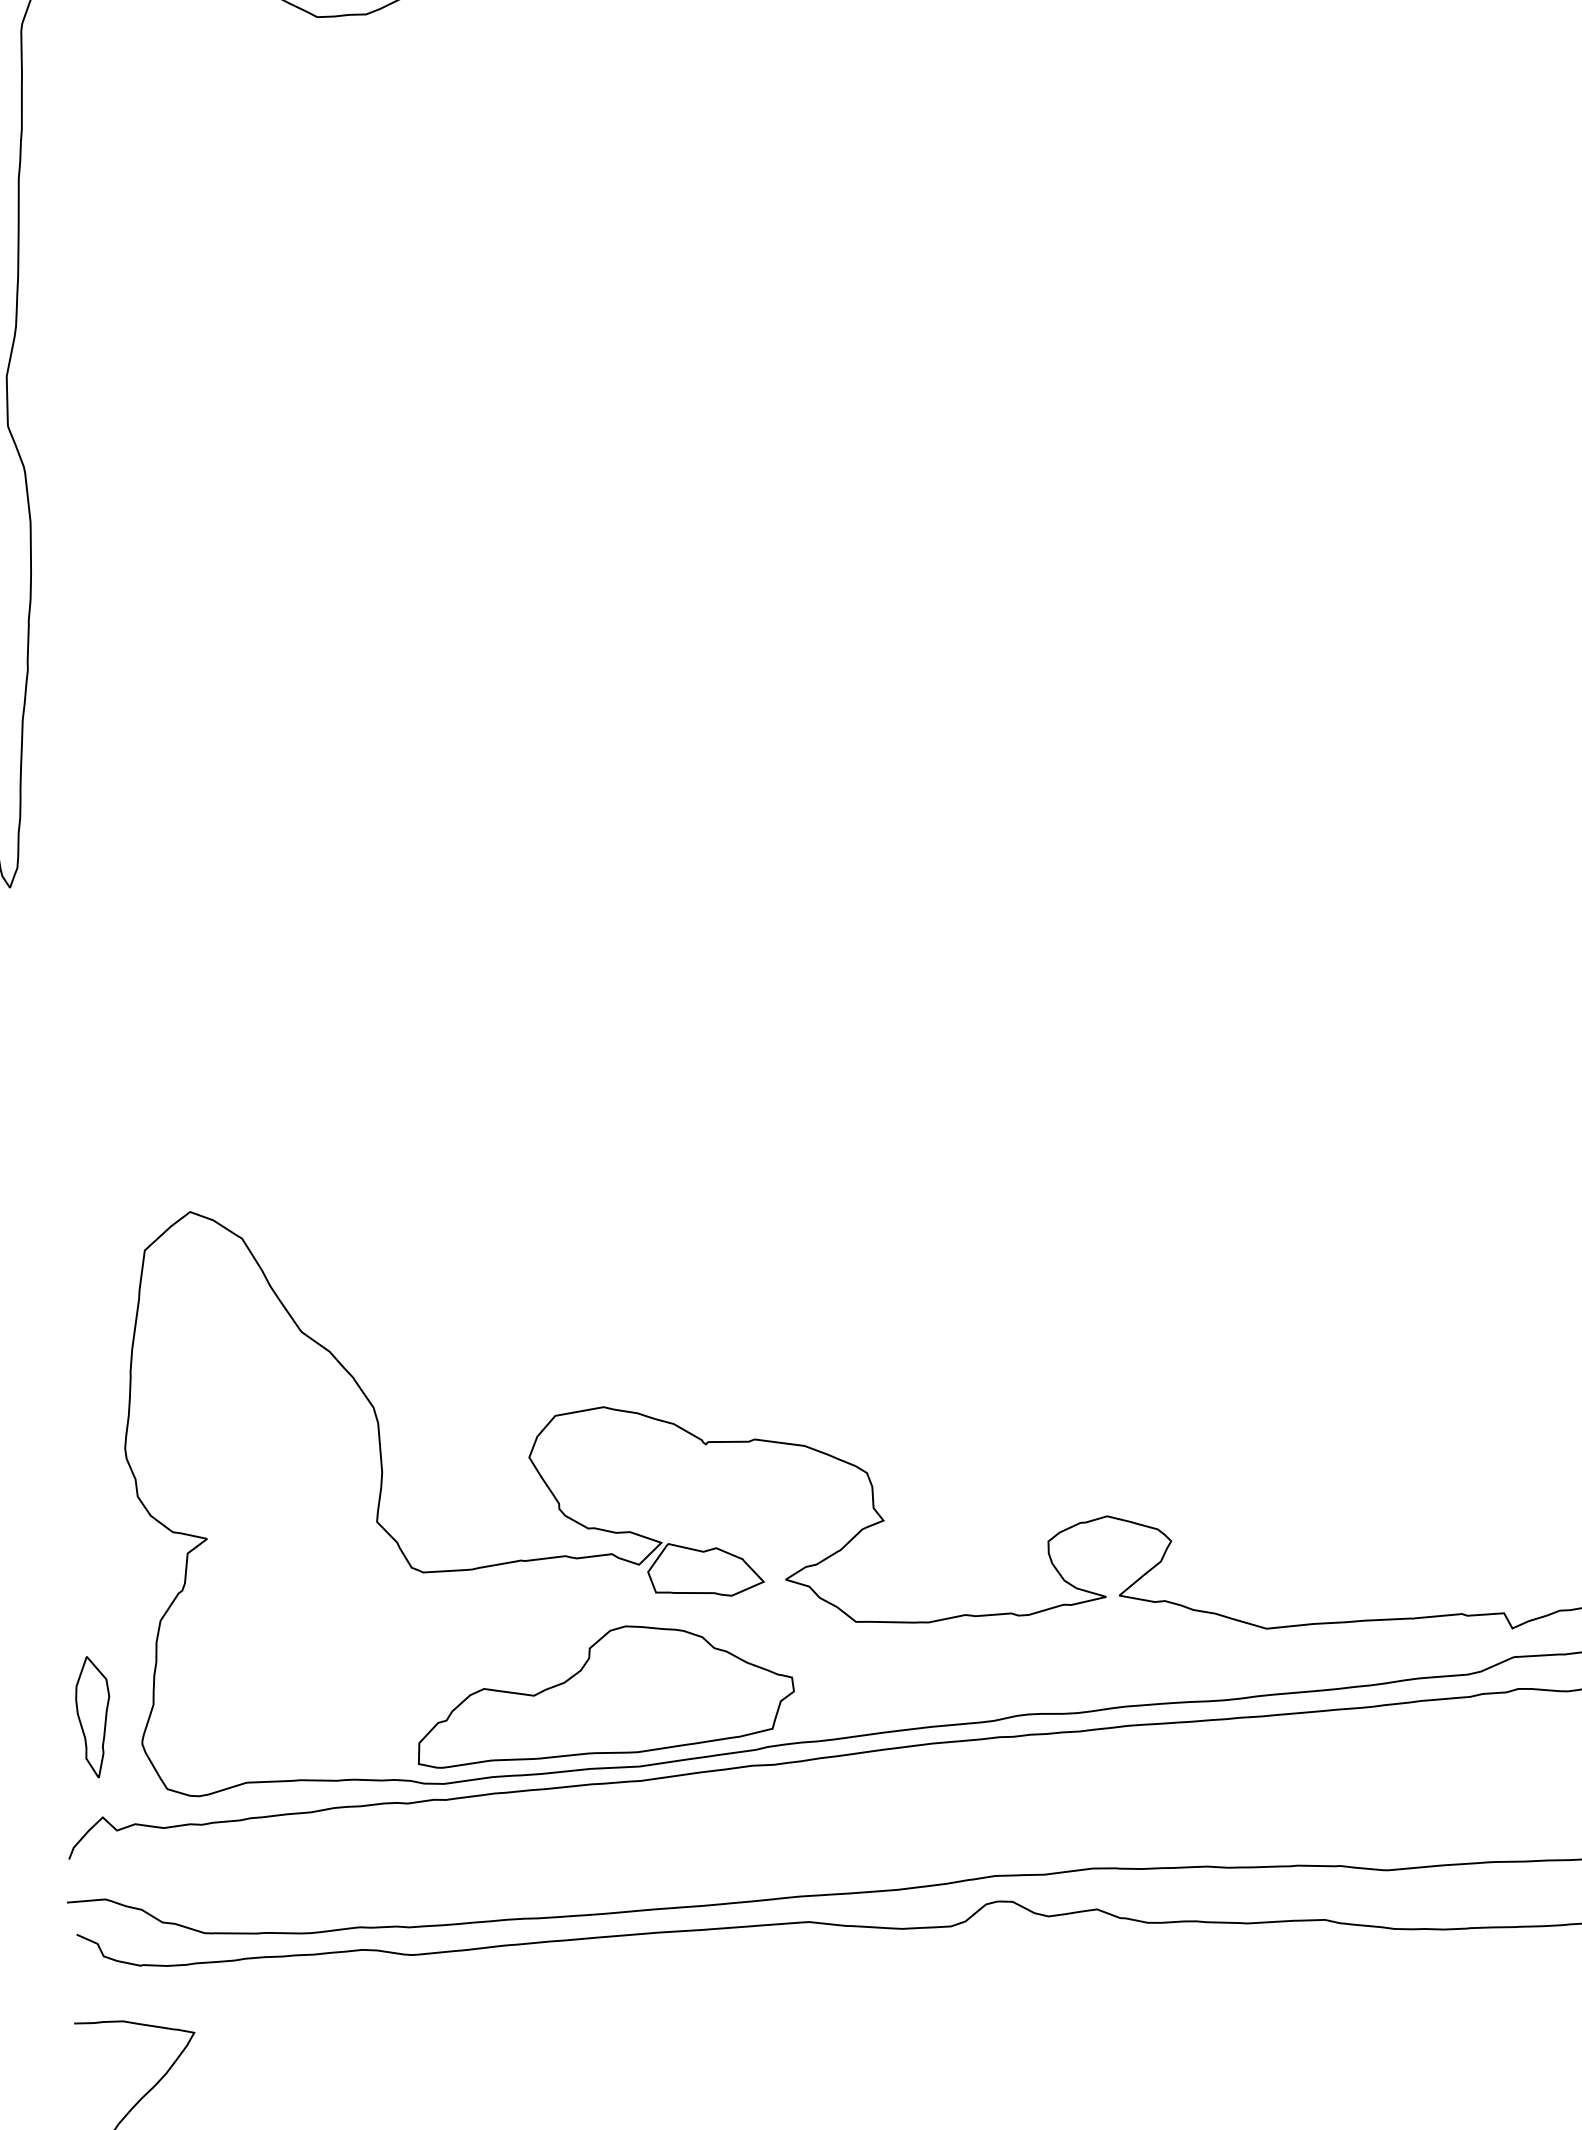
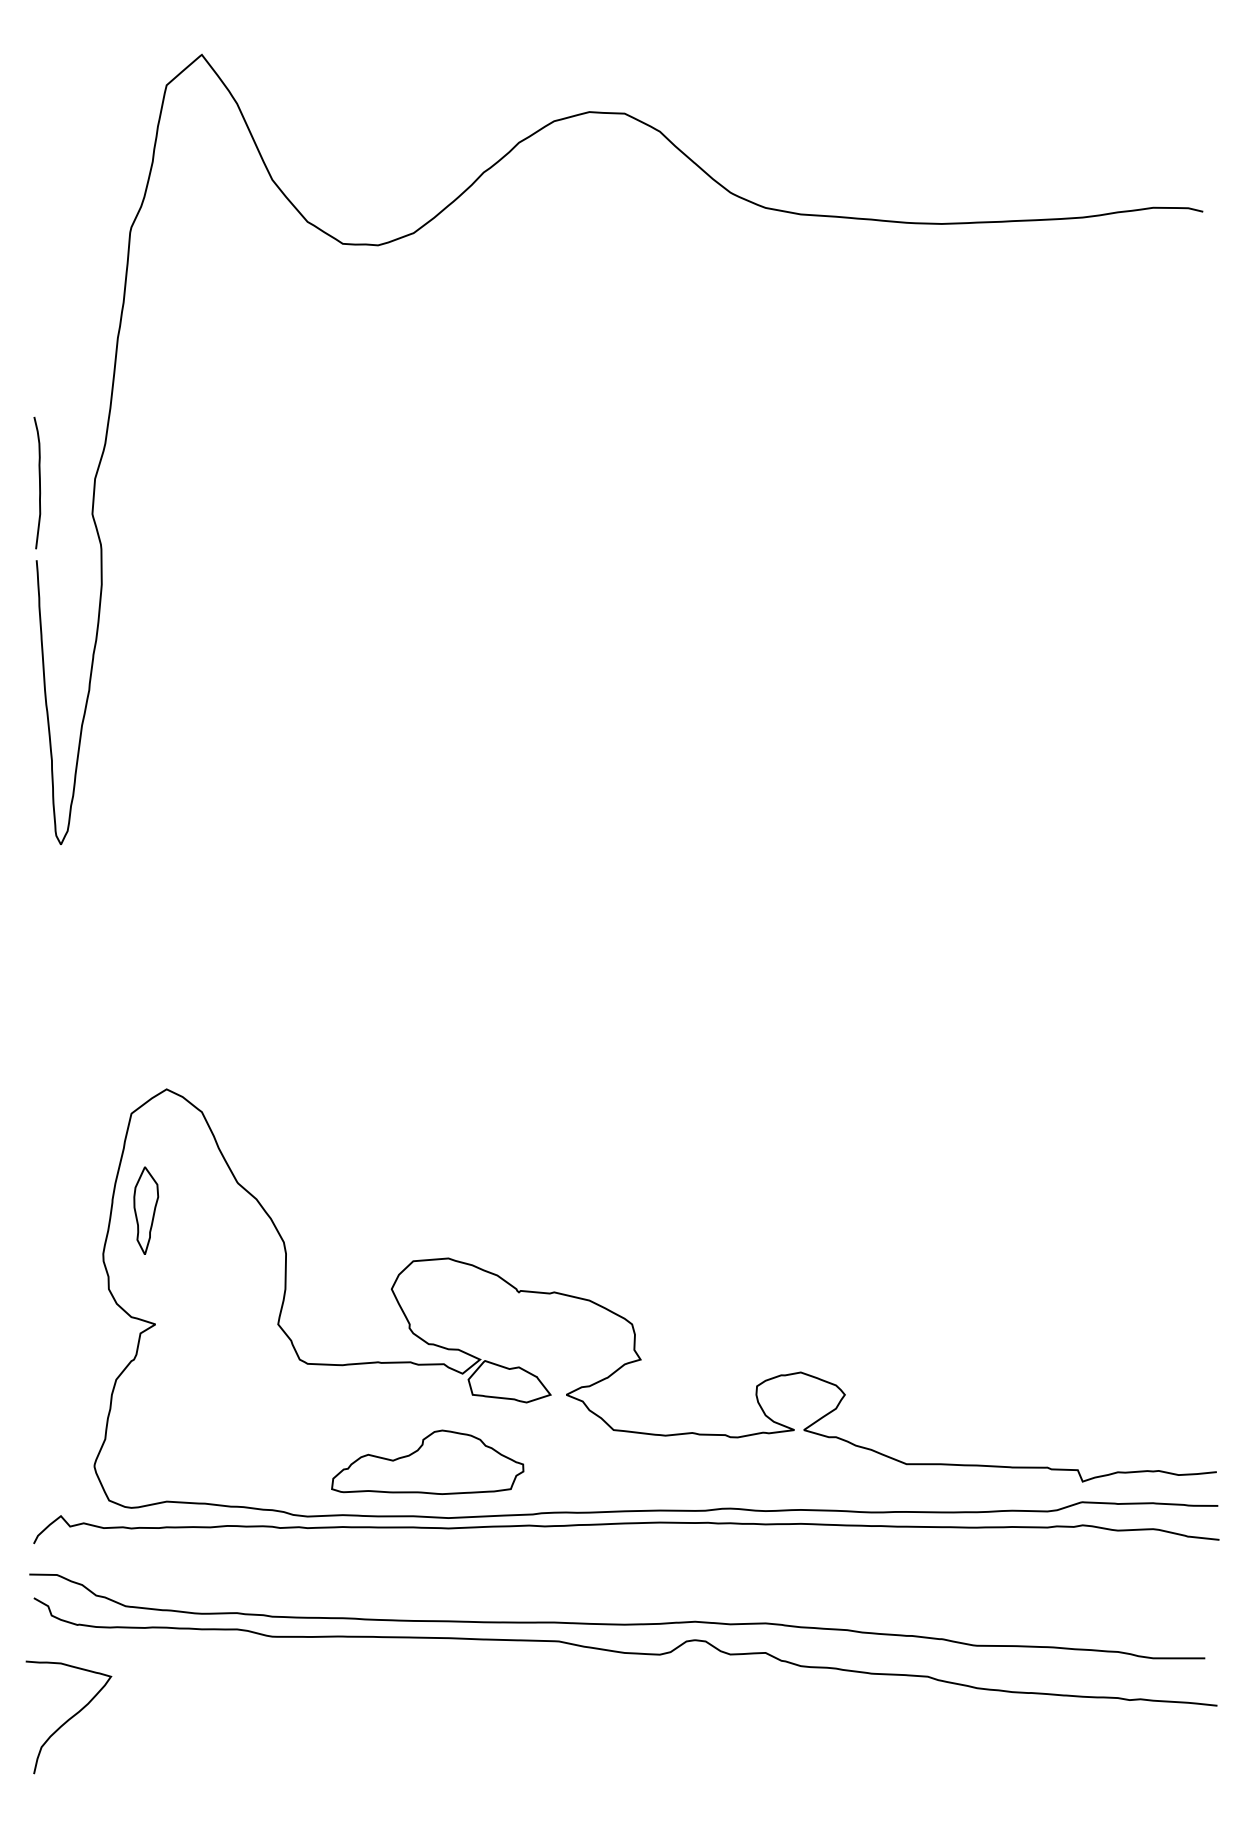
part: (602, 1692) -> (427, 1462), size x0.7
part: (94, 1716) -> (146, 1210), moved

